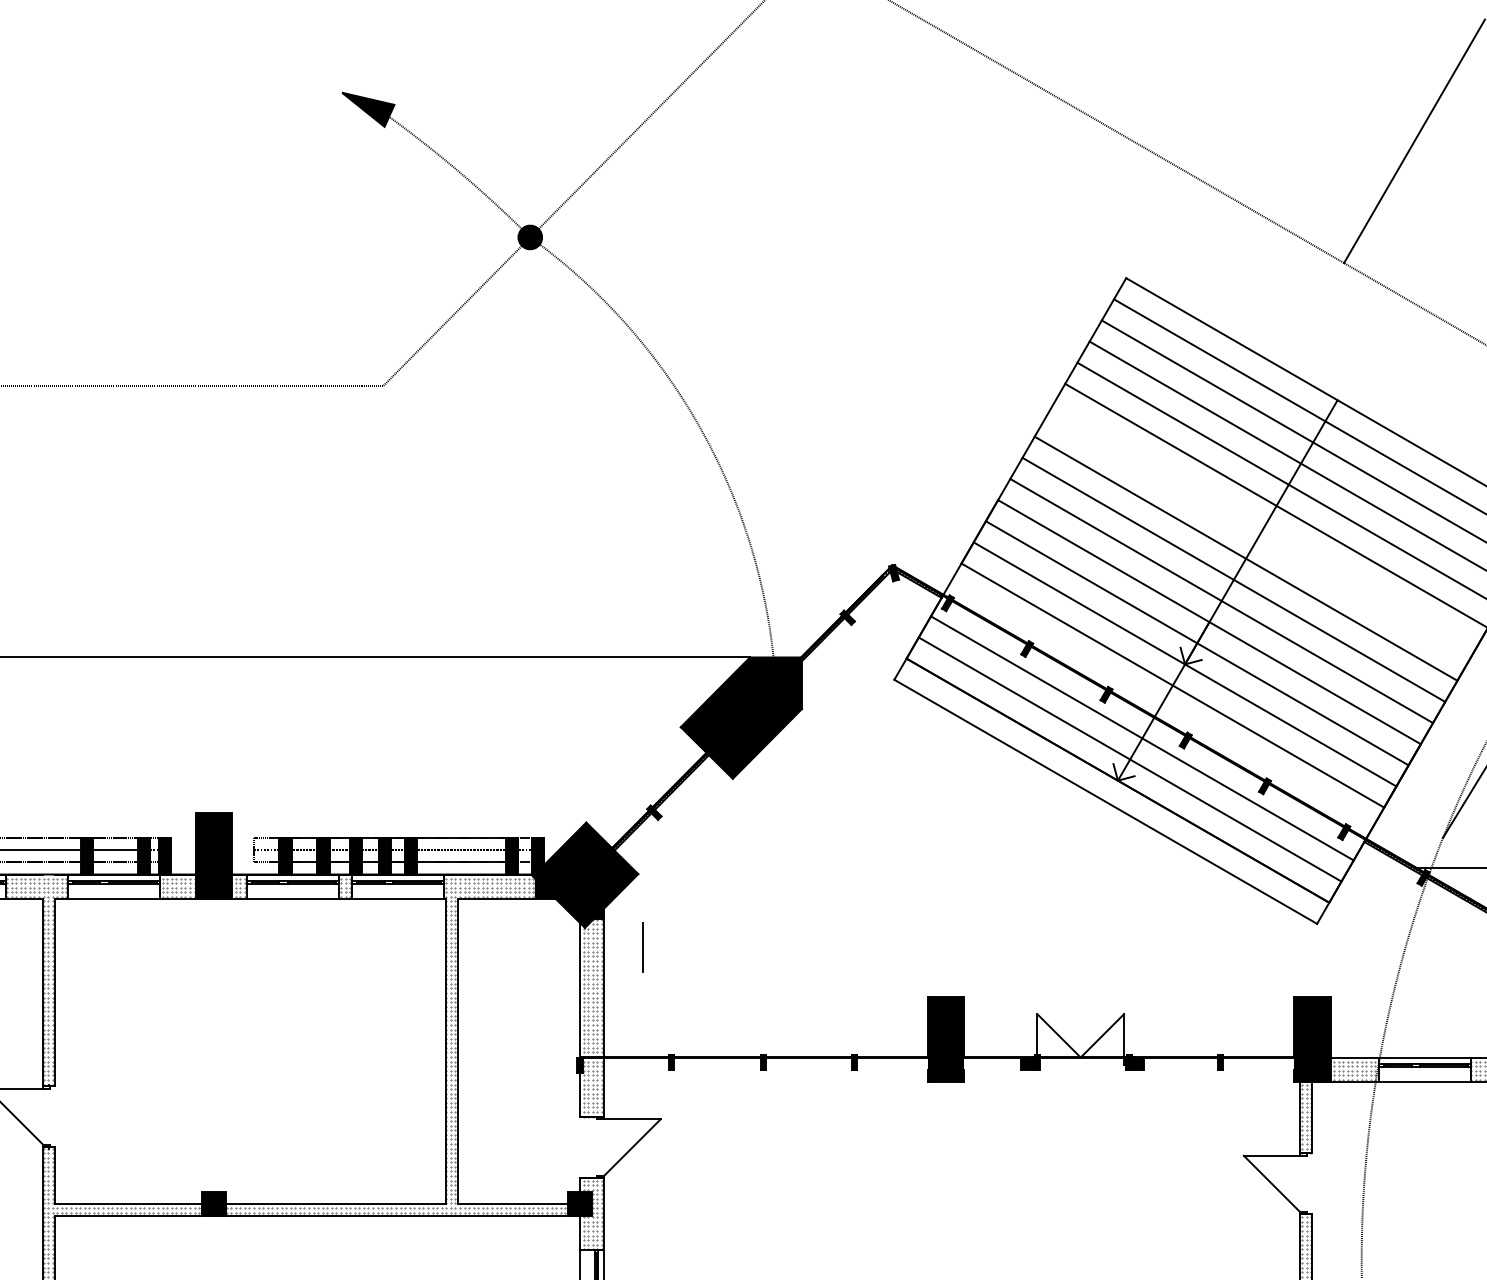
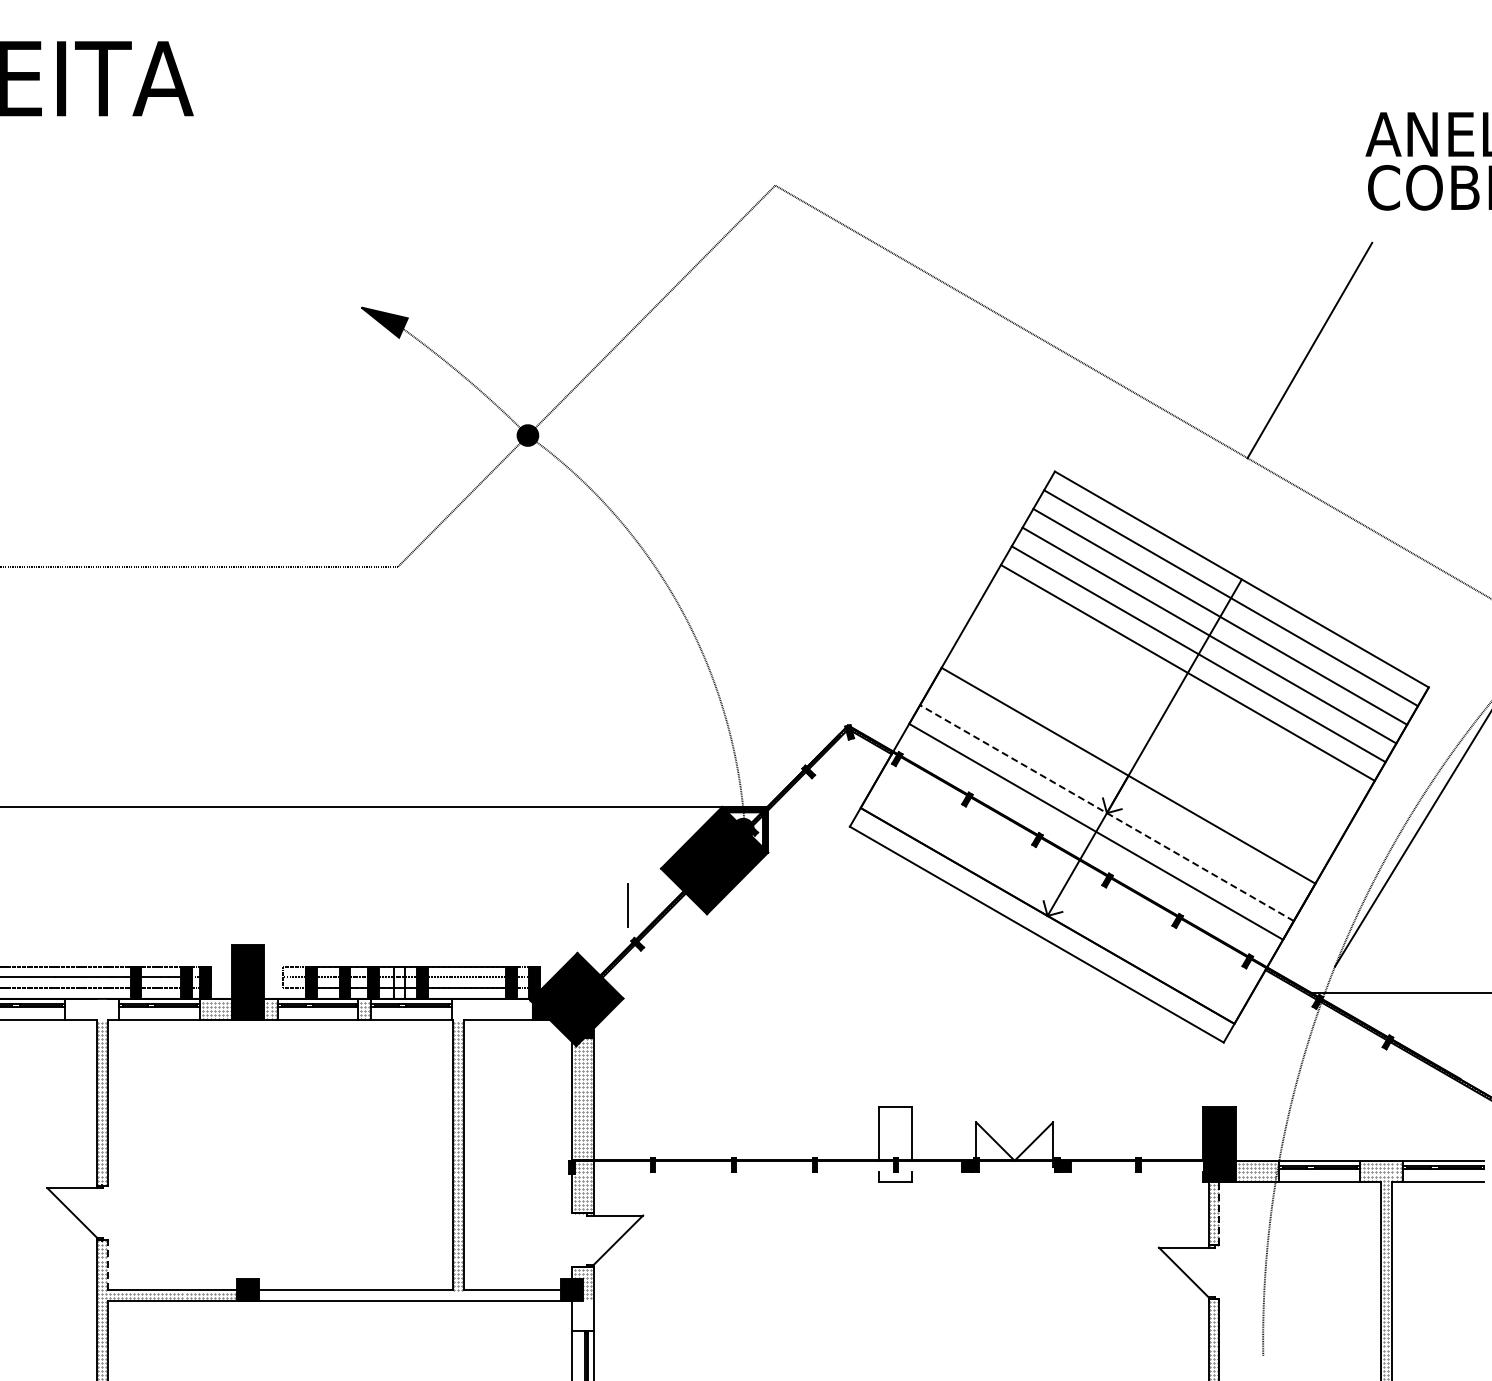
line: (1245, 558) -> (1160, 719), removed
line: (1234, 580) -> (1150, 738), removed
line: (1221, 600) -> (1139, 756), removed
line: (1196, 643) -> (1117, 794), removed
line: (1184, 664) -> (1106, 813), solid -> dashed
fill: (775, 682) -> (744, 829), removed
line: (1142, 738) -> (1069, 878), removed
line: (1130, 759) -> (1058, 897), removed
fill: (385, 855) -> (399, 982), removed
hatch: (36, 887) -> (91, 1010), removed
hatch: (489, 887) -> (491, 1010), removed
line: (642, 947) -> (627, 905), moved
fill: (945, 1039) -> (895, 1144), removed
line: (1312, 1117) -> (1219, 1213), solid -> dashed
line: (54, 1174) -> (107, 1264), solid -> dashed
hatch: (395, 1209) -> (408, 1295), removed
hatch: (593, 1232) -> (583, 1315), removed

